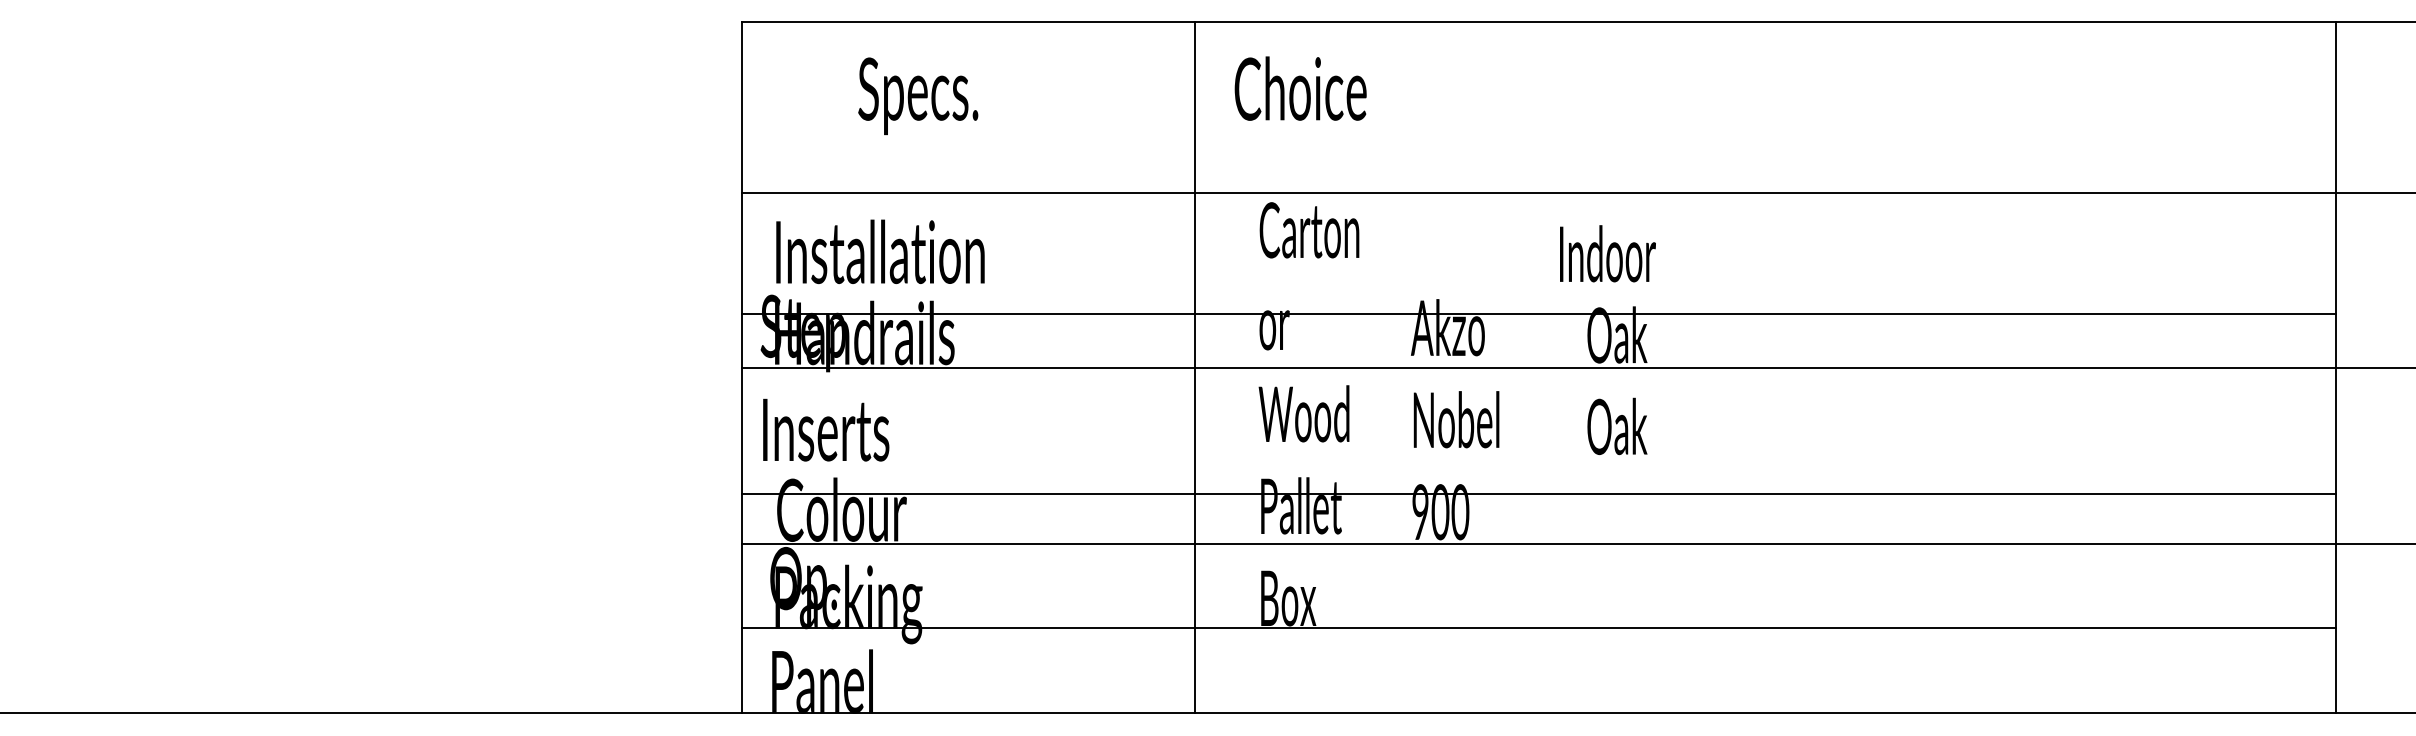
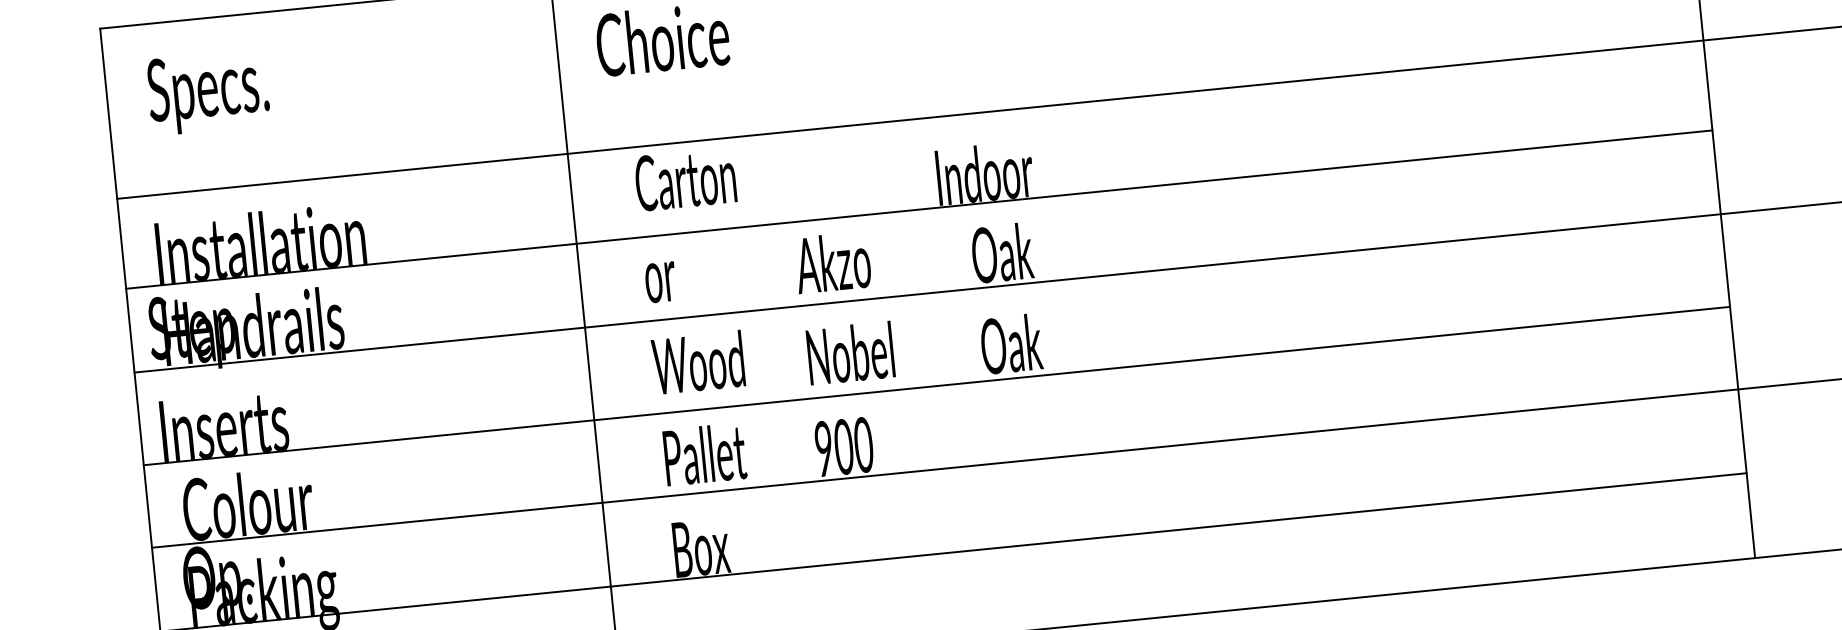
text: (918, 96) -> (208, 92), moved
line: (1539, 313) -> (919, 209), moved
line: (1539, 493) -> (937, 385), moved

